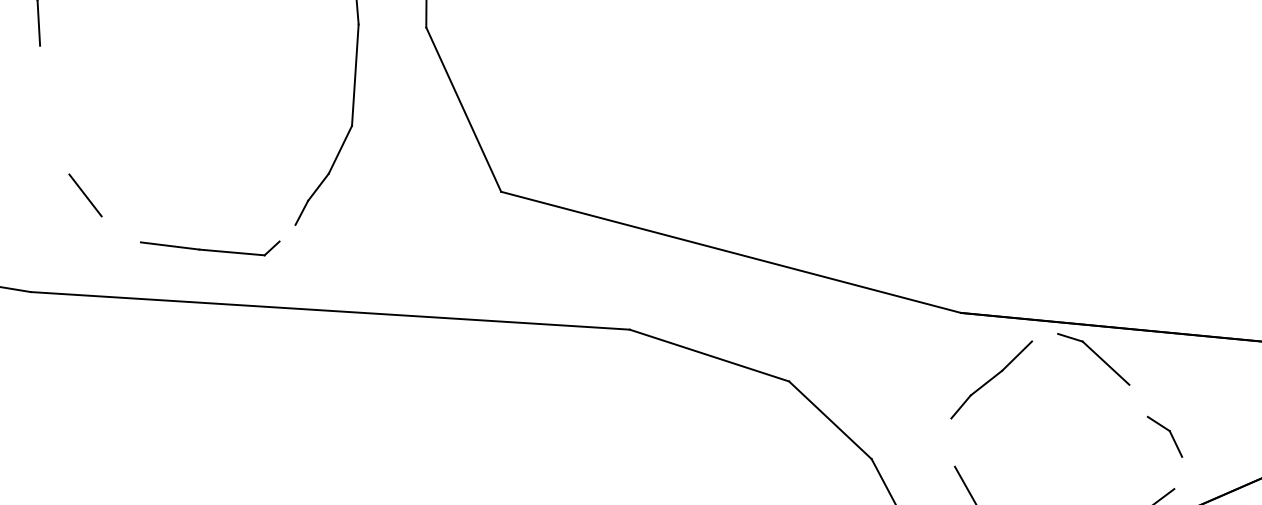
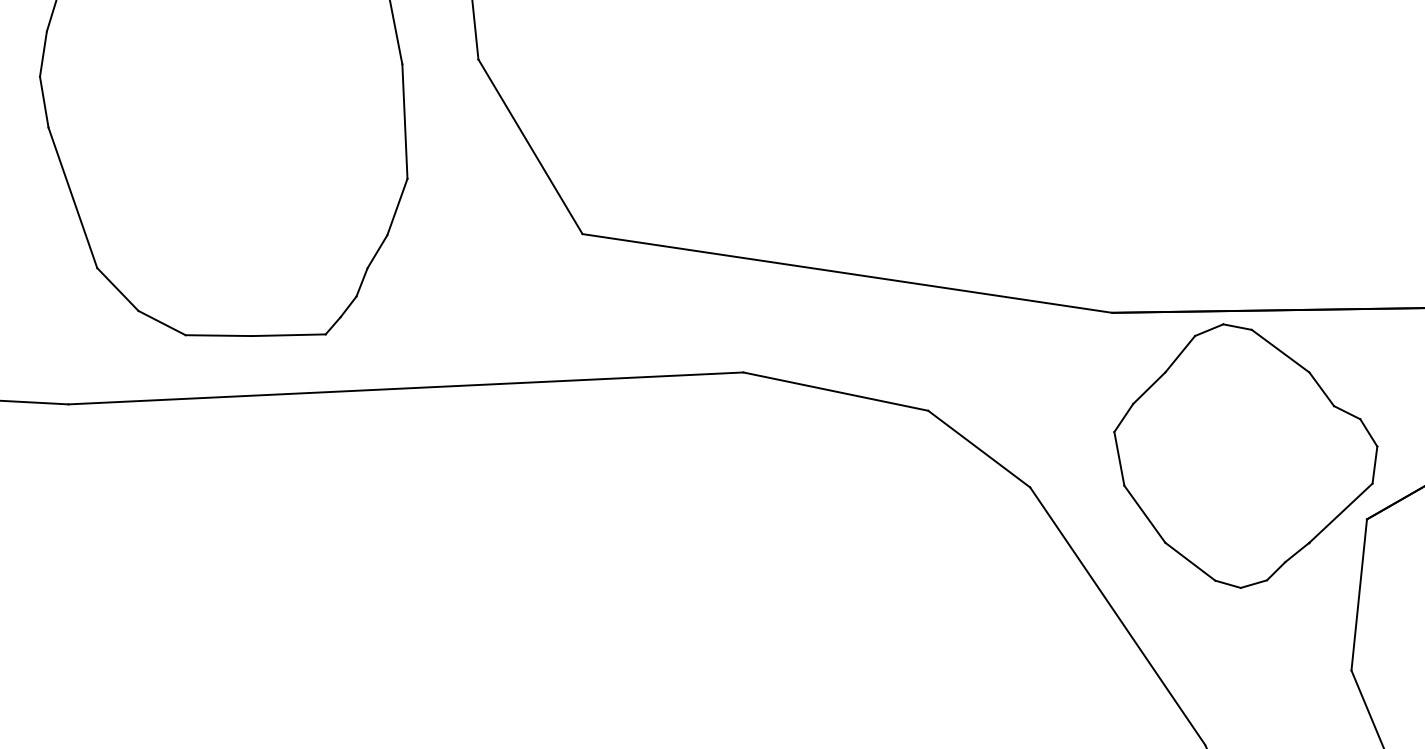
line: (54, 109) -> (72, 197), added
line: (120, 228) -> (161, 322), added
line: (287, 232) -> (348, 306), added
line: (1045, 338) -> (1209, 330), added
line: (1138, 401) -> (1321, 389), added
line: (953, 442) -> (1119, 458), added
line: (1177, 472) -> (1374, 464), added

